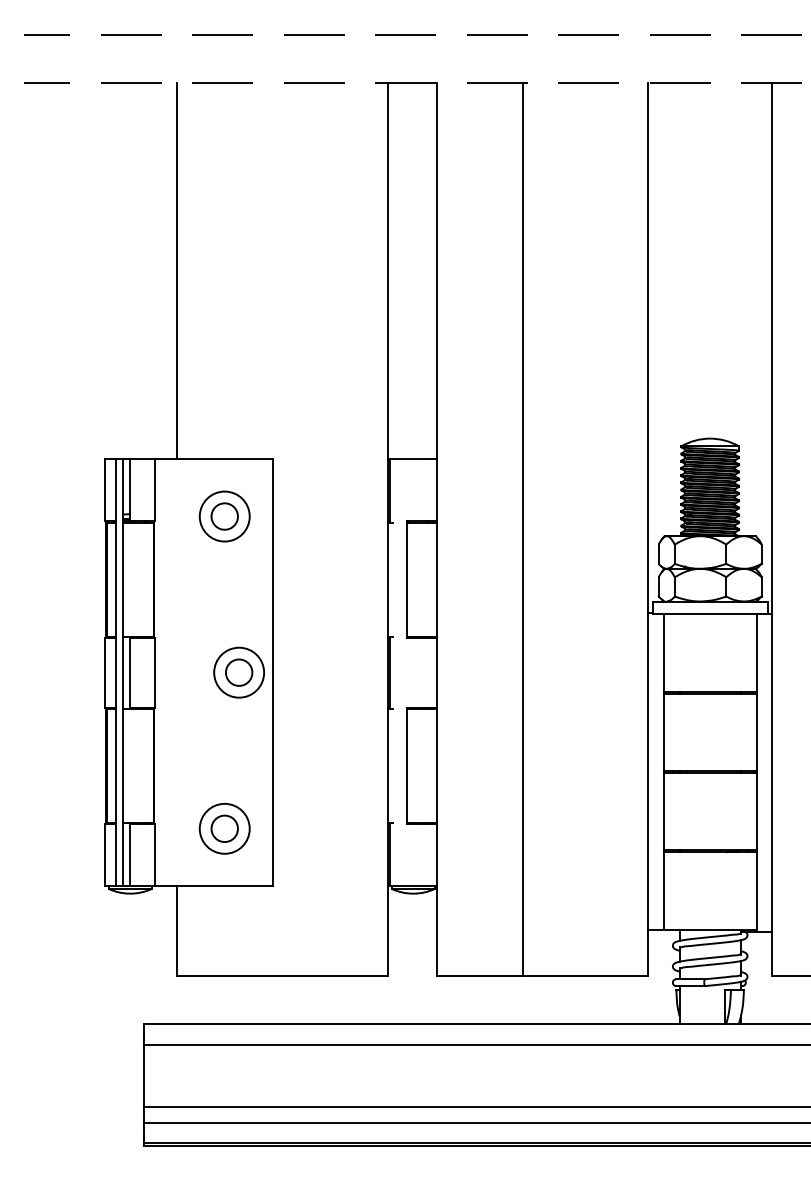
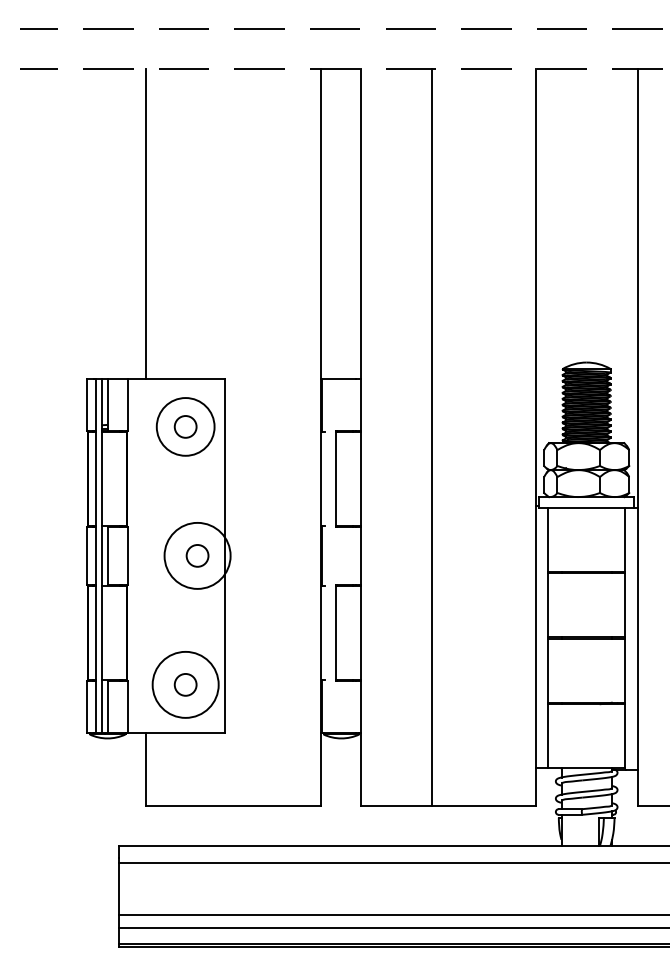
circle: (224, 516) -> (185, 426), size x1.4
circle: (239, 672) -> (197, 555), size x1.6
circle: (224, 828) -> (185, 684), size x1.6

